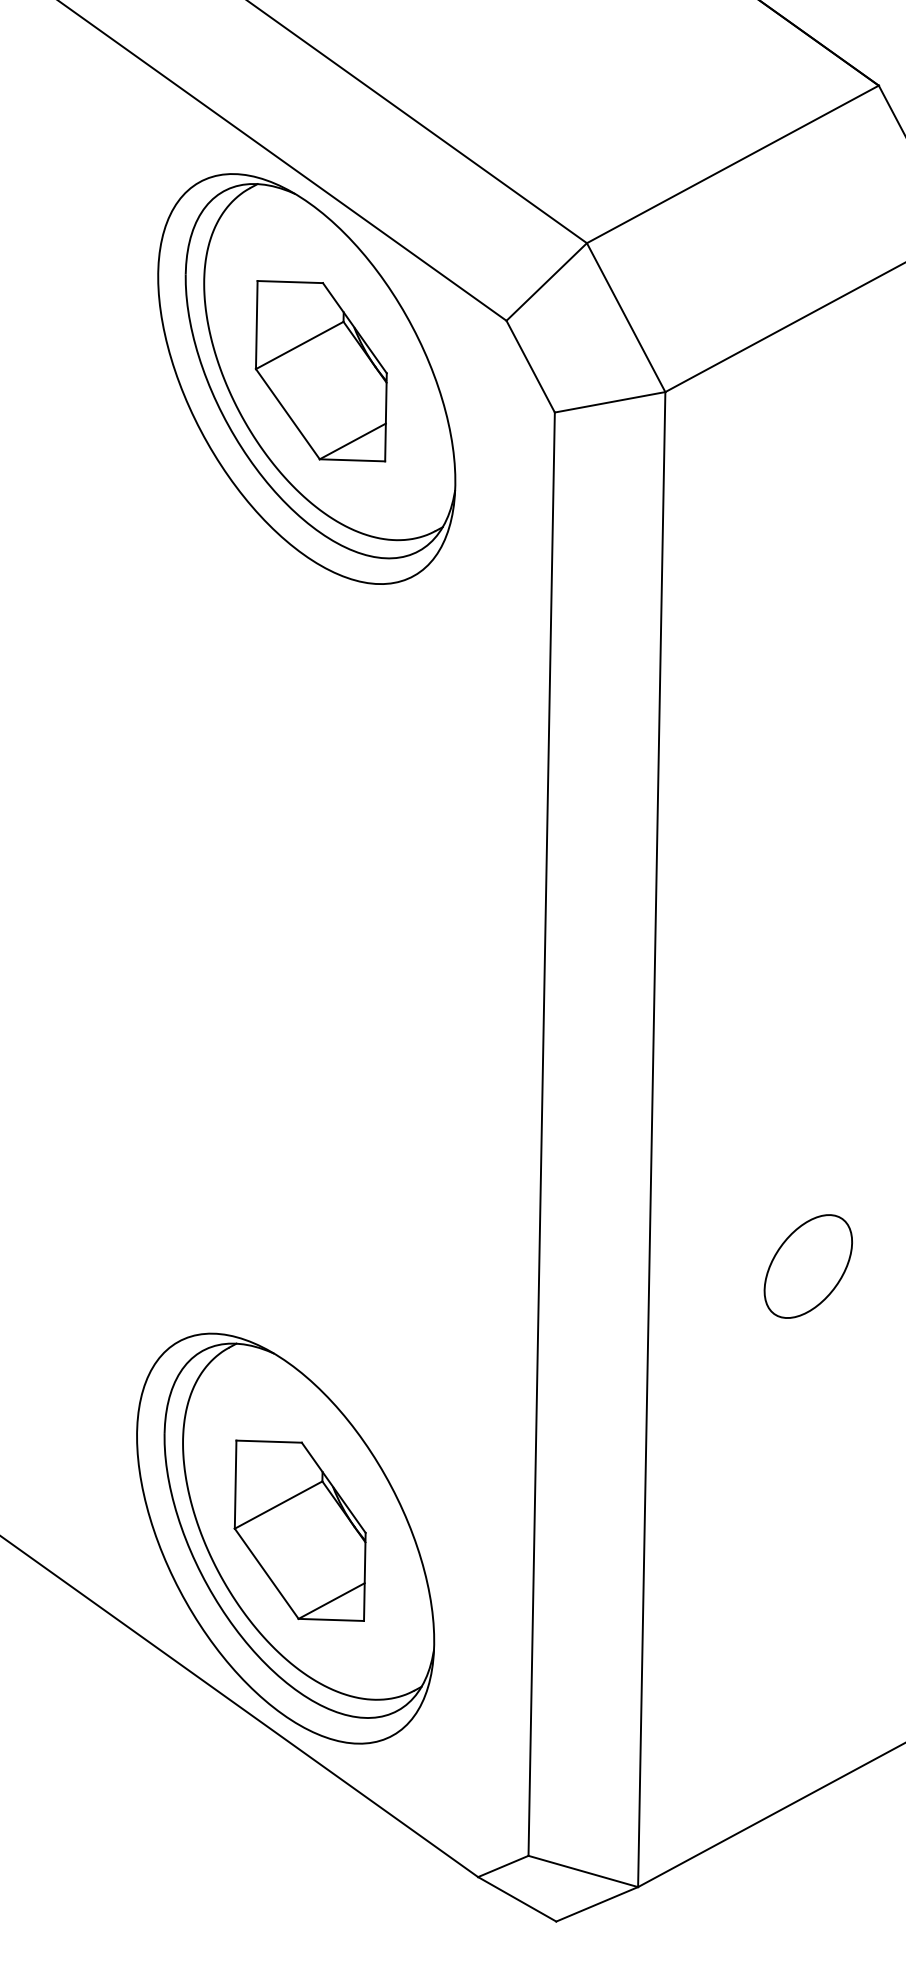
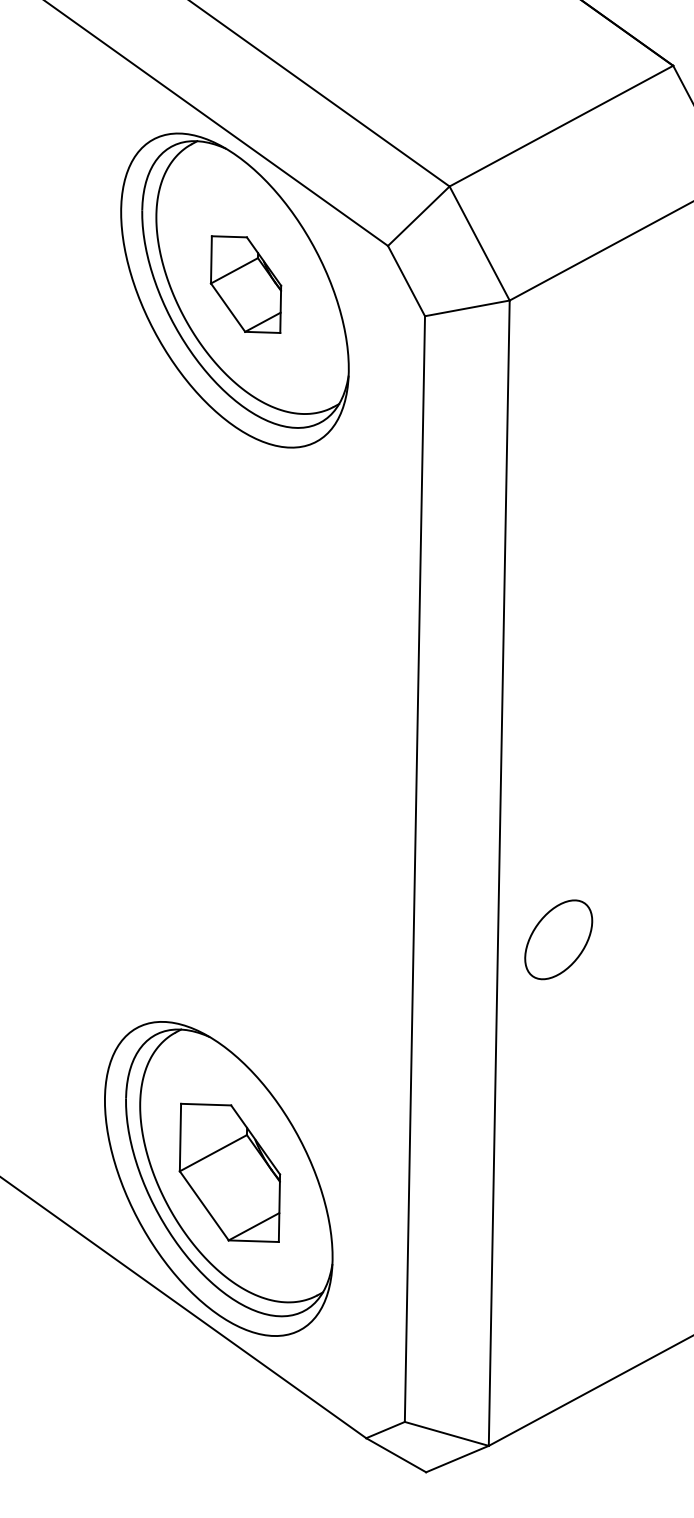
part: (320, 371) -> (245, 284), size x0.7
part: (807, 1266) -> (558, 939), moved

